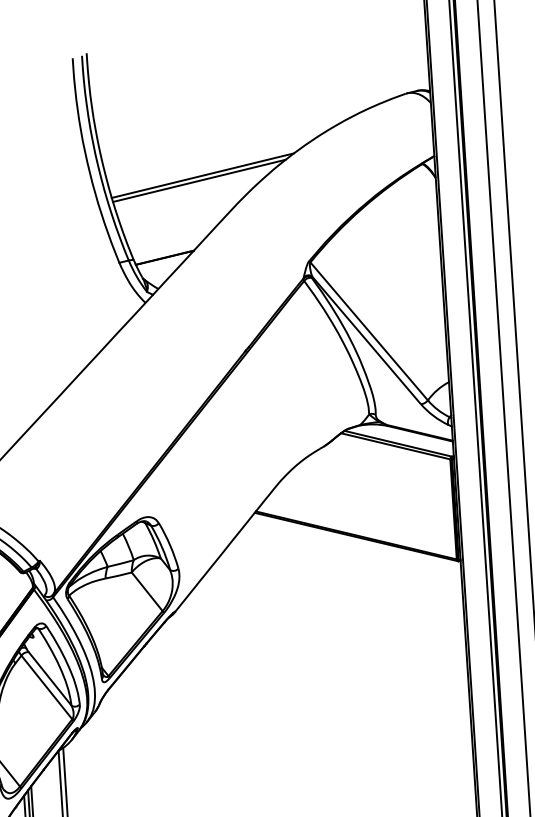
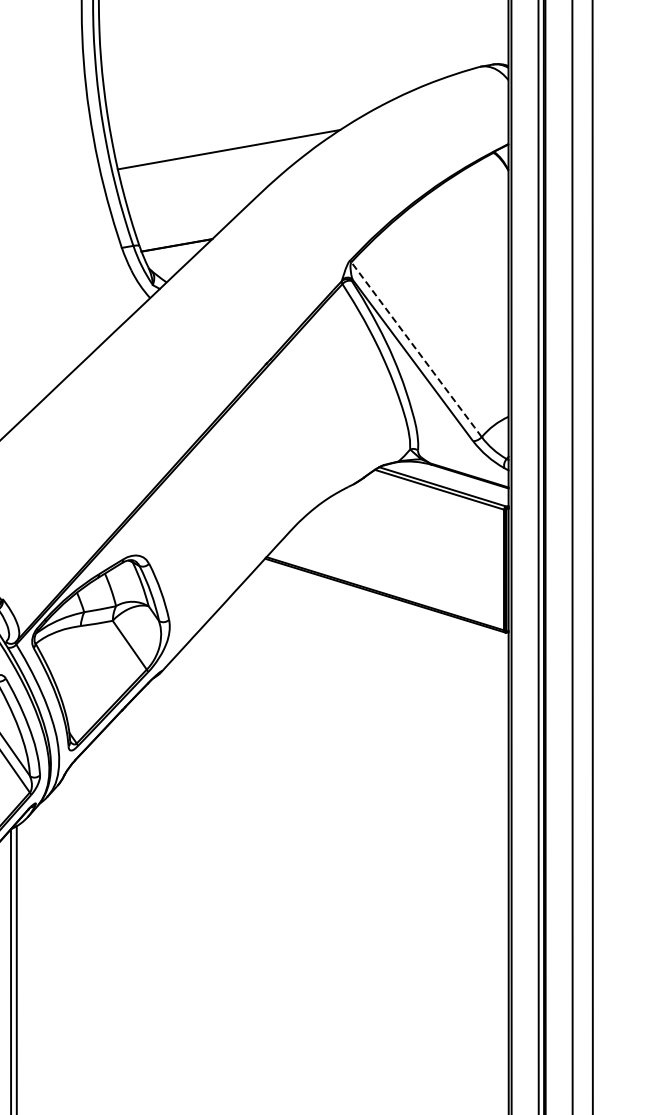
line: (199, 180) -> (224, 155), removed
line: (369, 332) -> (417, 350), solid -> dashed

